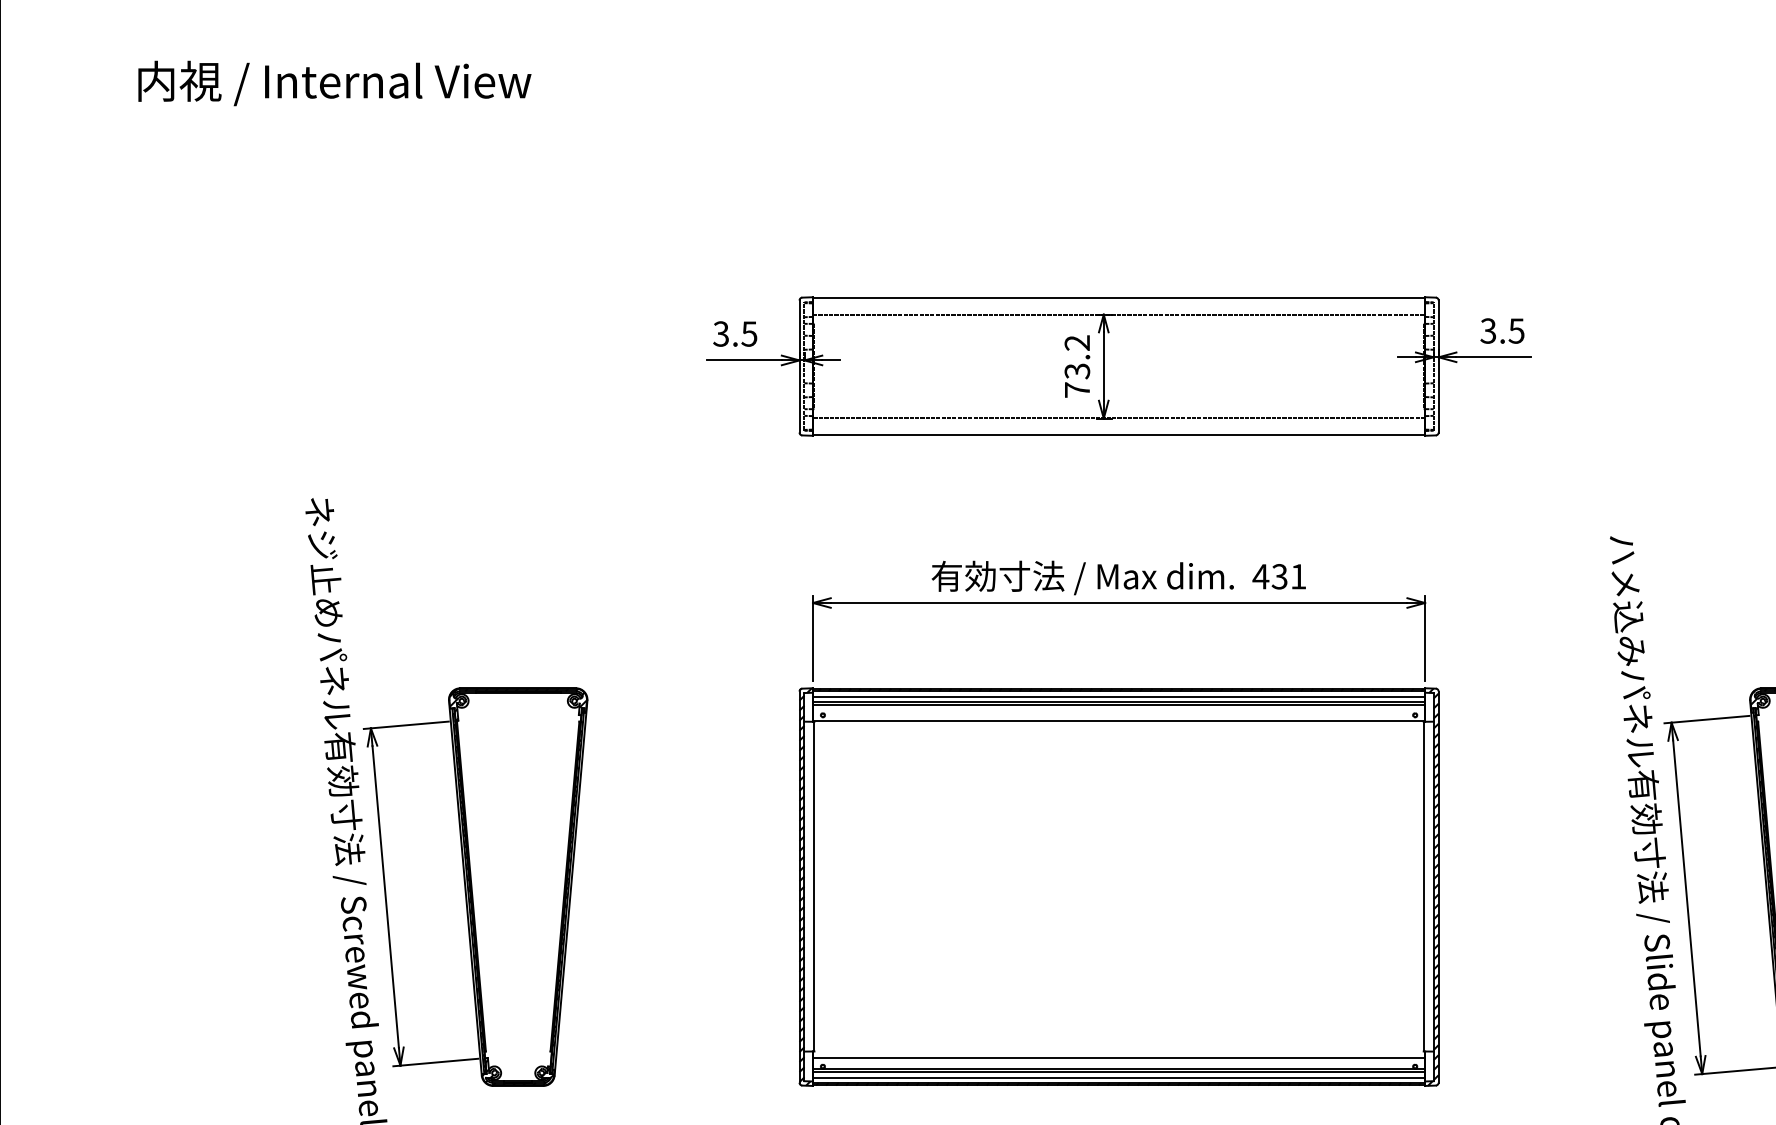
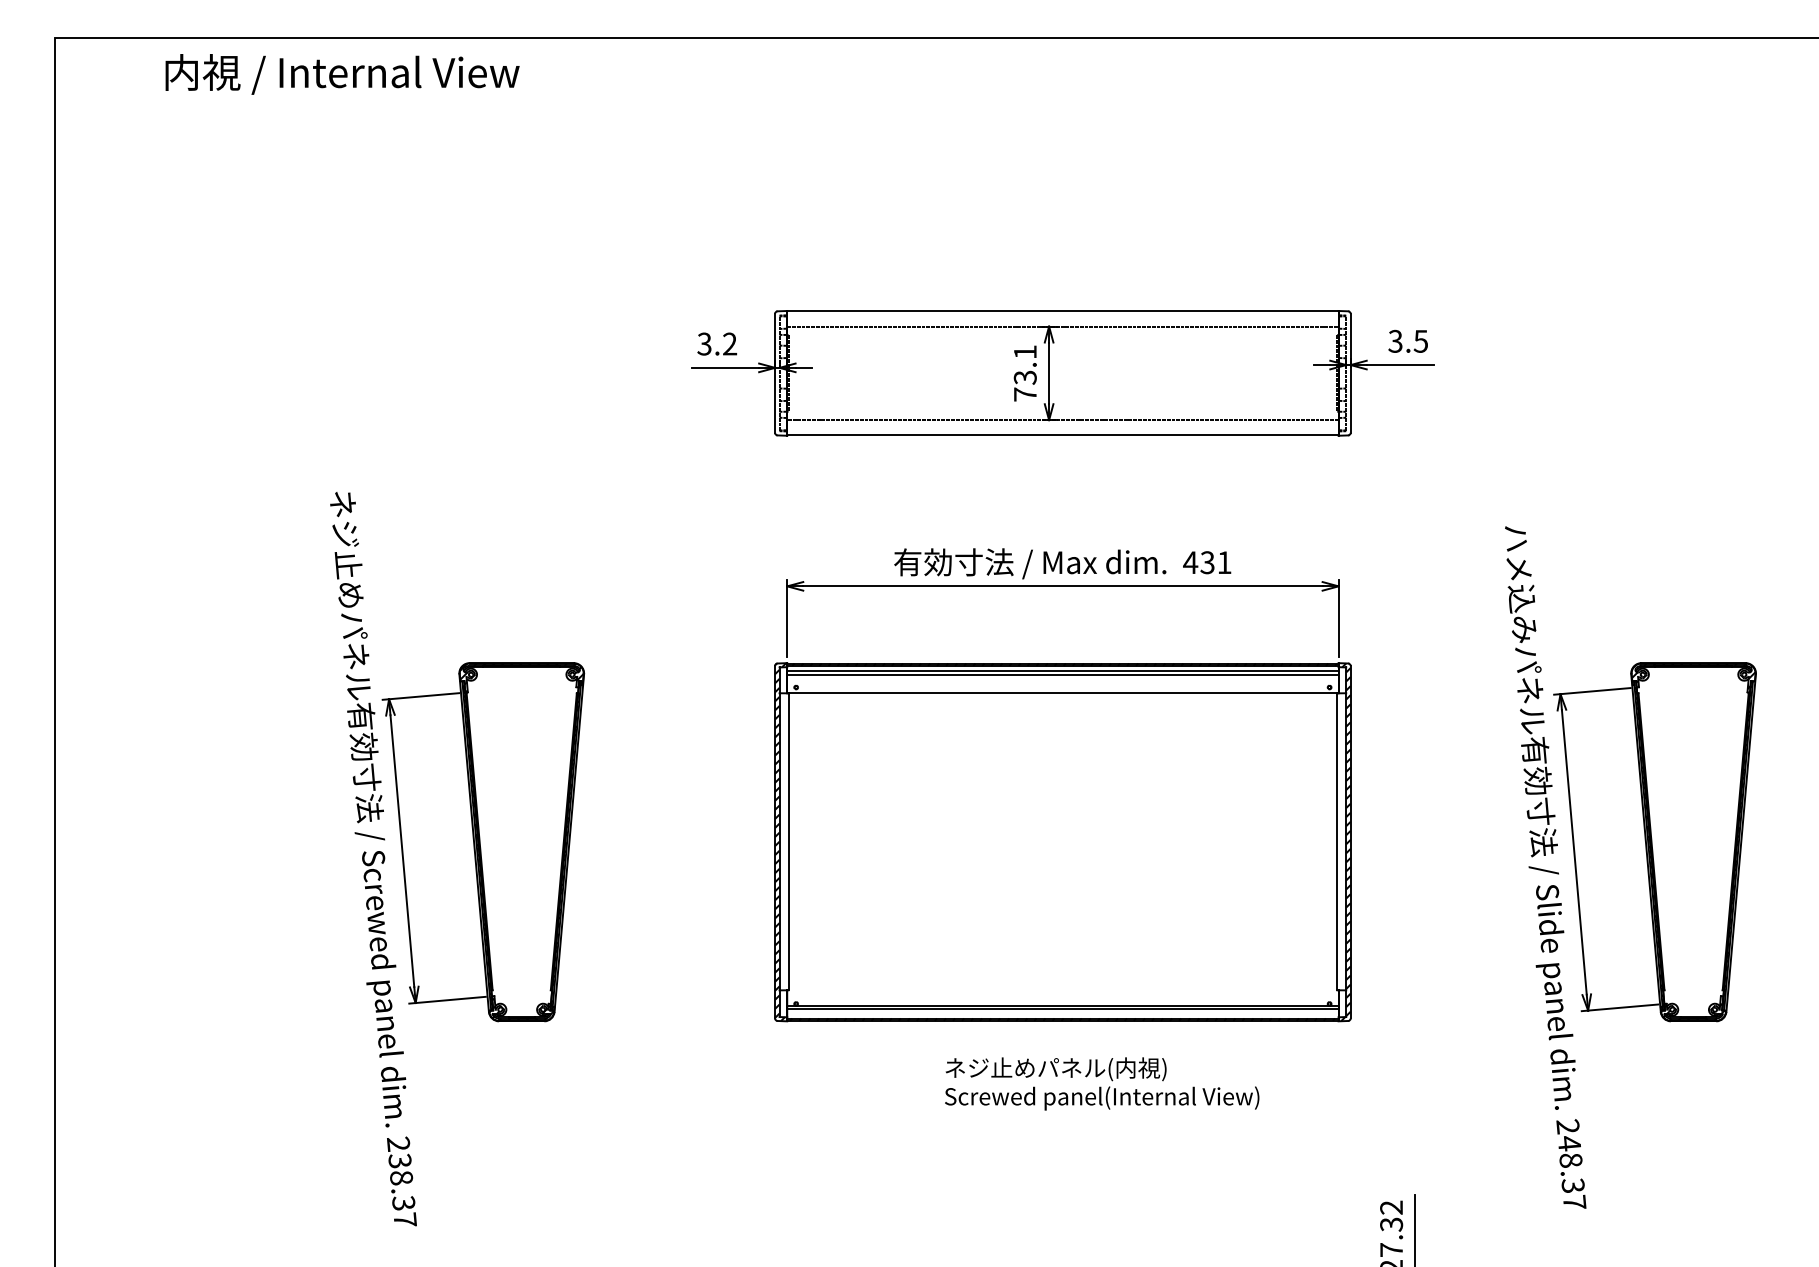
text: (334, 83) -> (342, 74), moved
text: (748, 333) -> (729, 343), 3.5 -> 3.2
text: (1076, 343) -> (1024, 352), 73.2 -> 73.1
line: (1118, 705) -> (1062, 678), removed
line: (1118, 1058) -> (1062, 996), removed
line: (1118, 1077) -> (1062, 1013), removed

